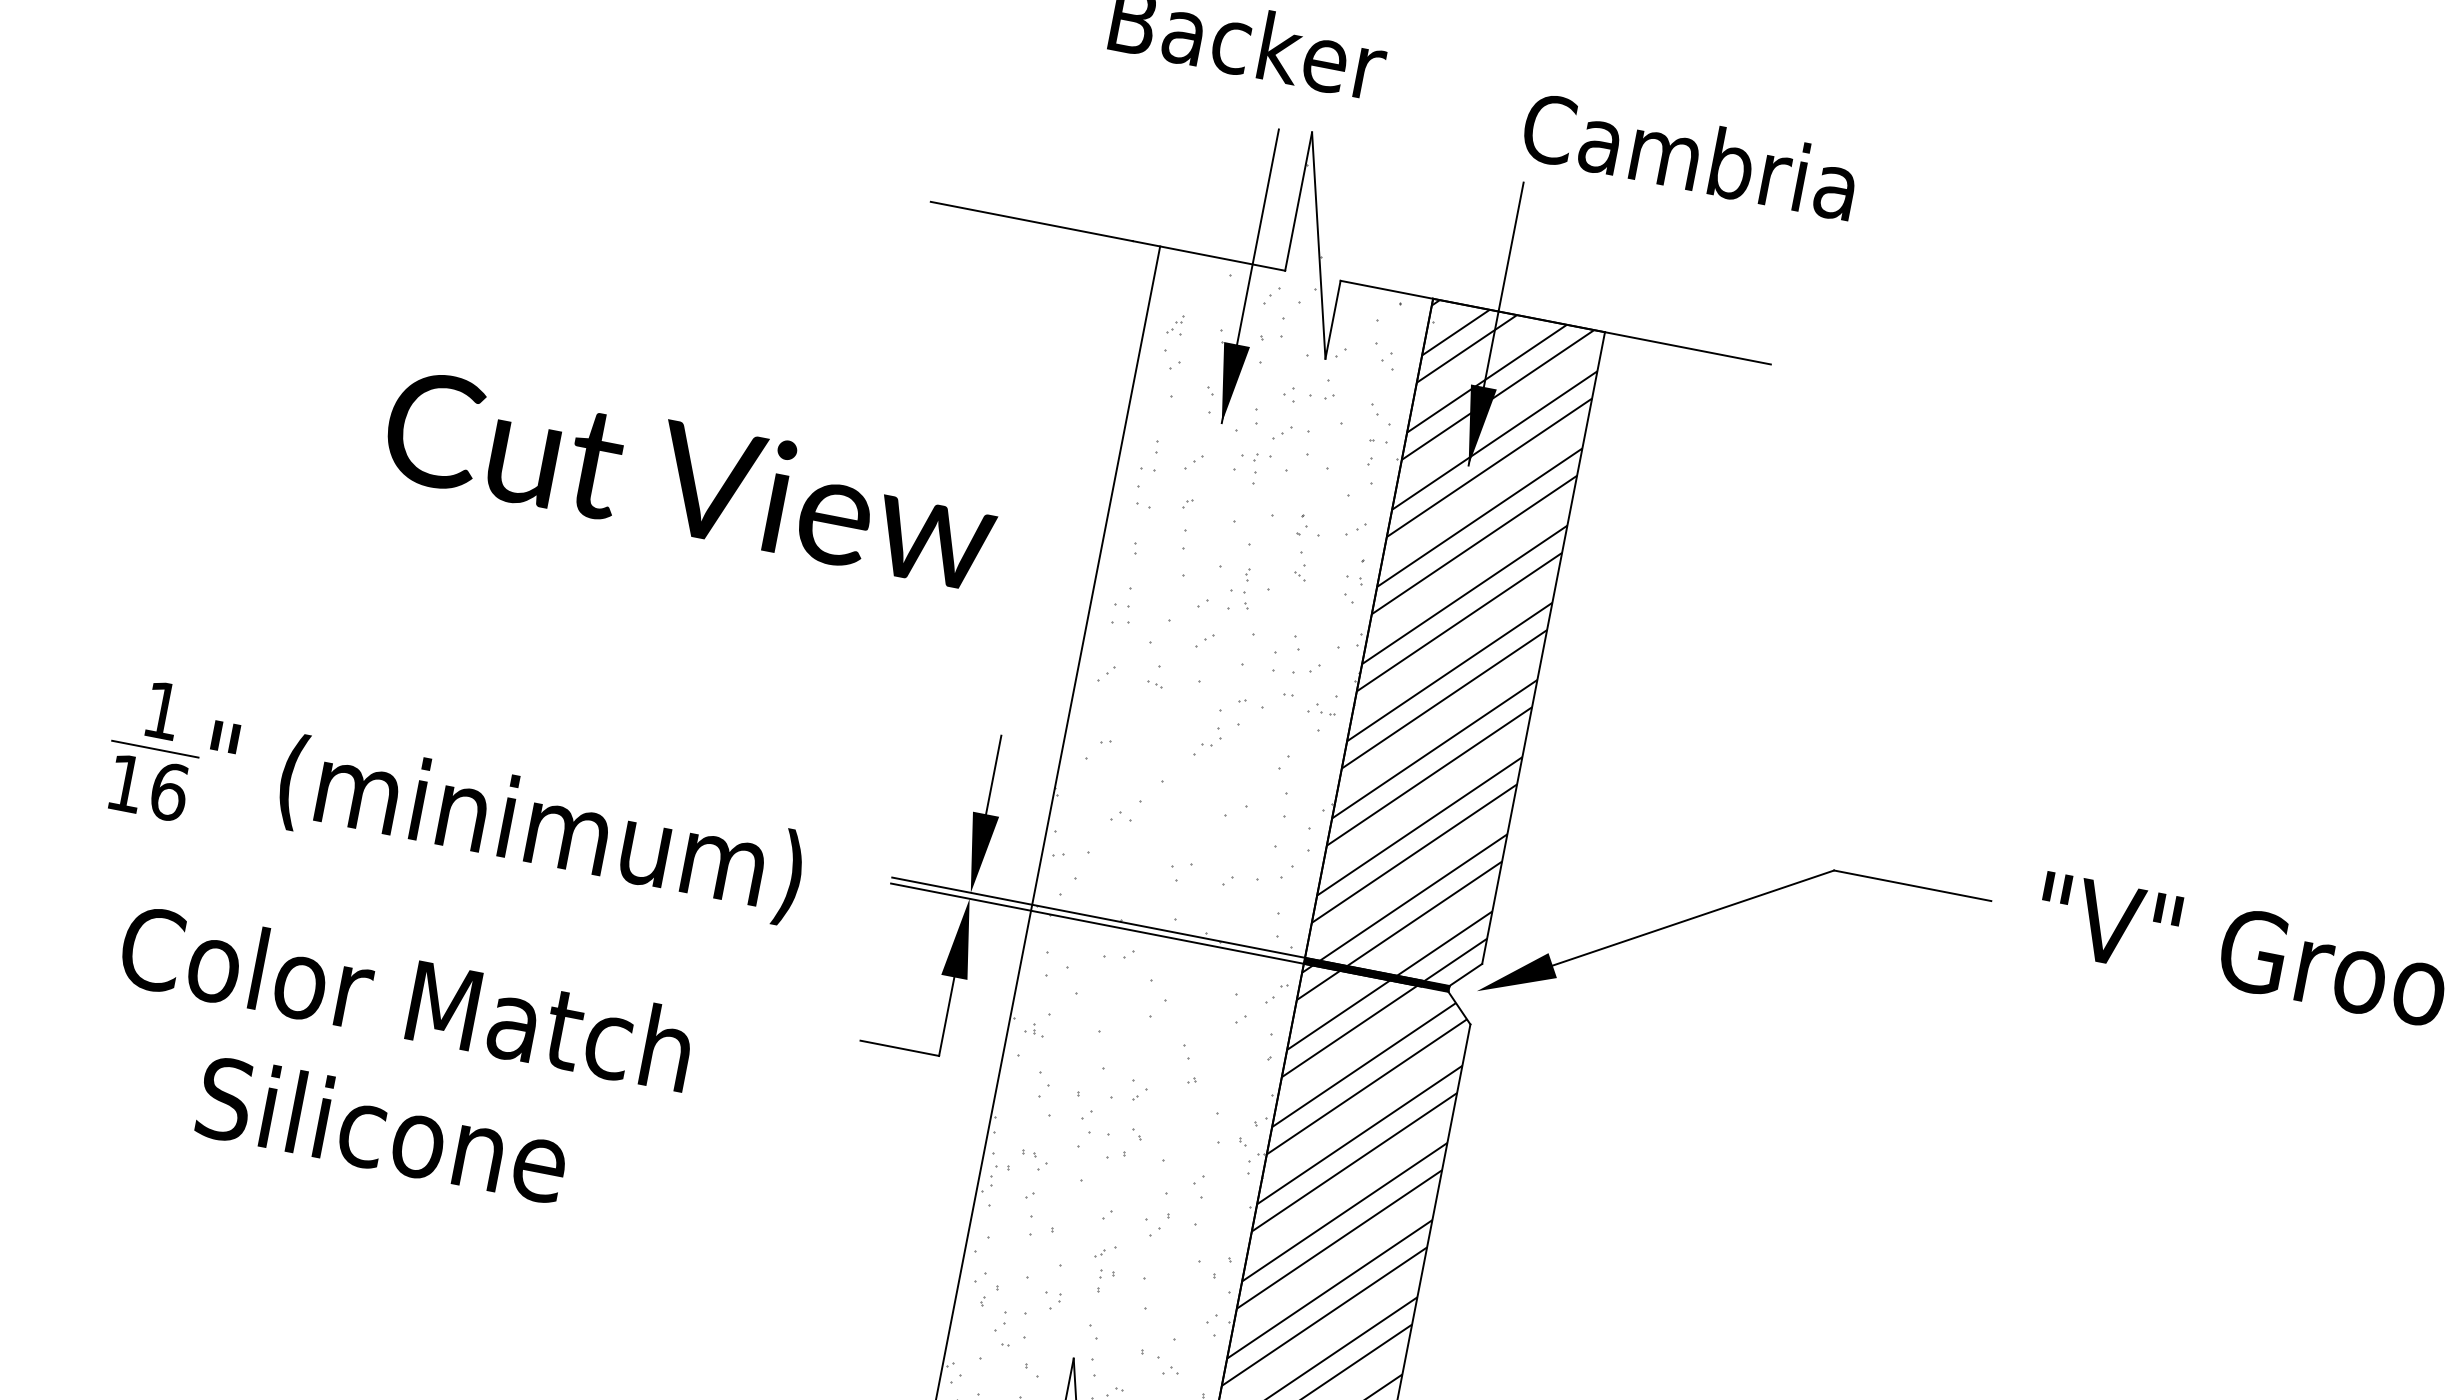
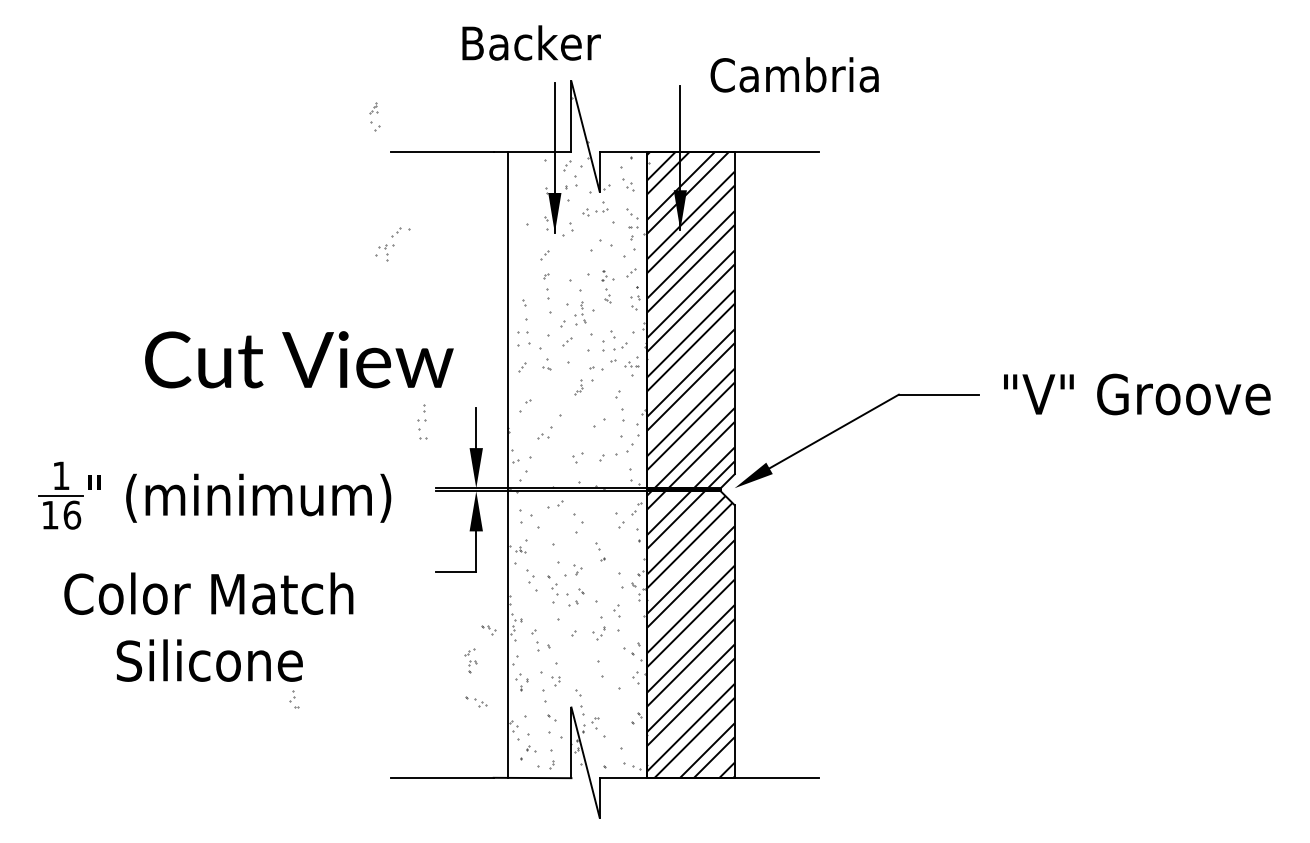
text: (1689, 155) -> (794, 74), moved
part: (1173, 341) -> (374, 116), moved
part: (1269, 455) -> (392, 244), moved
part: (1148, 472) -> (422, 421), moved
text: (691, 479) -> (299, 359), moved
part: (1124, 606) -> (524, 332), size x1.4
part: (1209, 734) -> (578, 387), size x0.6
part: (1032, 1161) -> (488, 630), moved
part: (1103, 1268) -> (470, 660), moved
part: (1004, 1328) -> (294, 699), moved
part: (1160, 1363) -> (476, 701), moved

